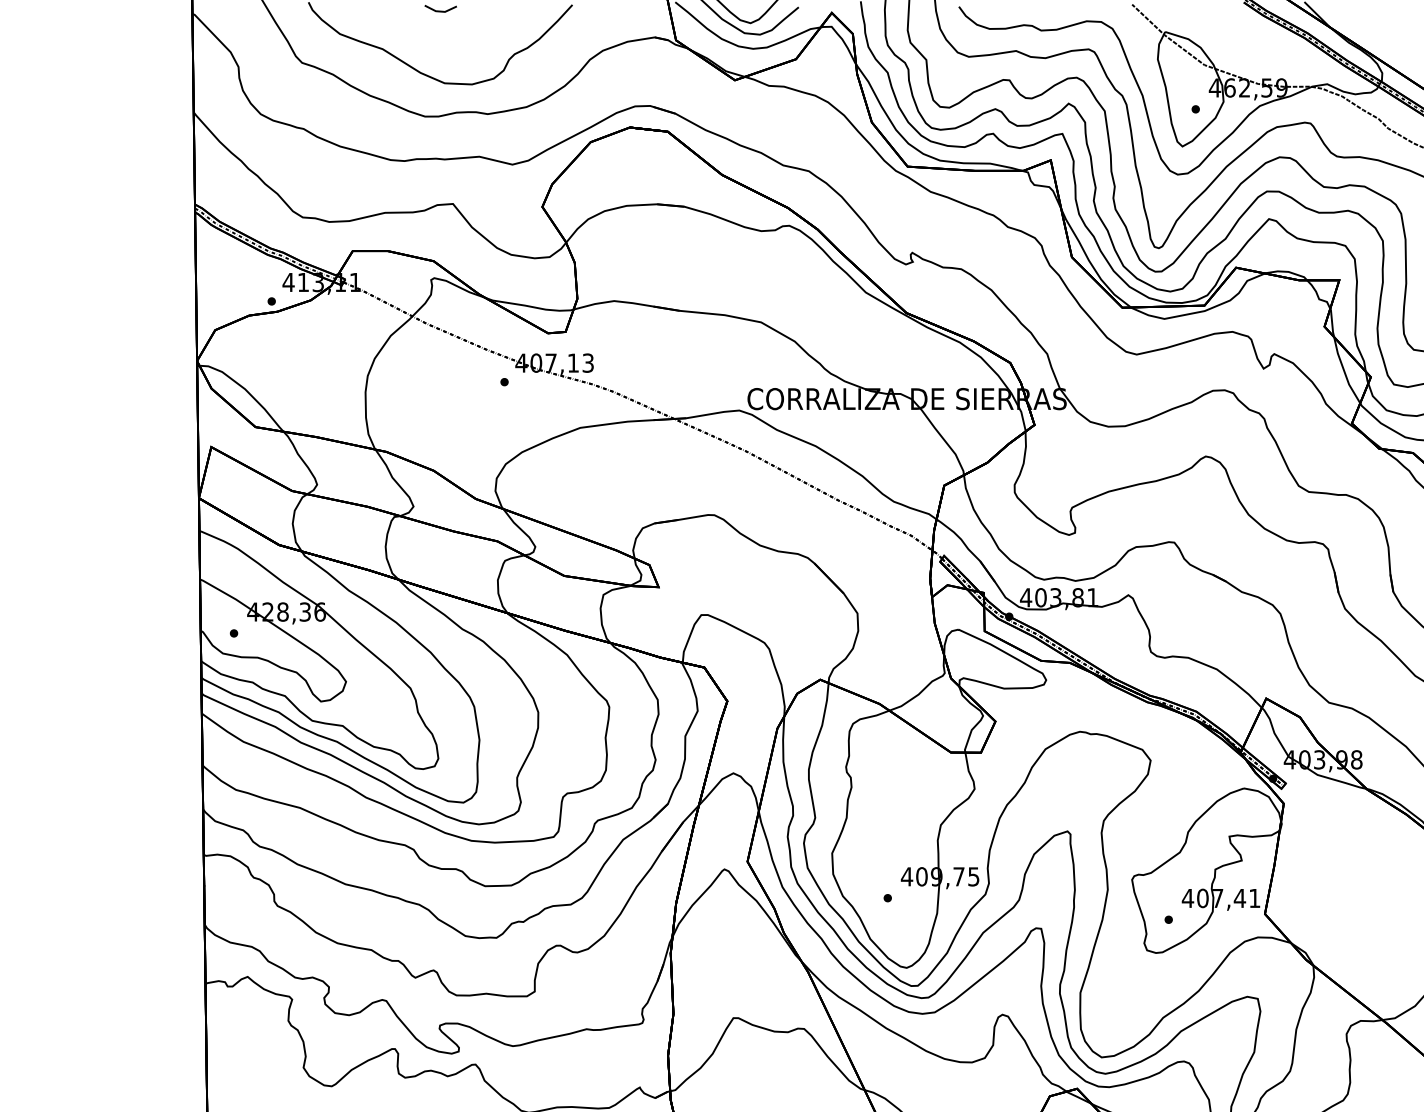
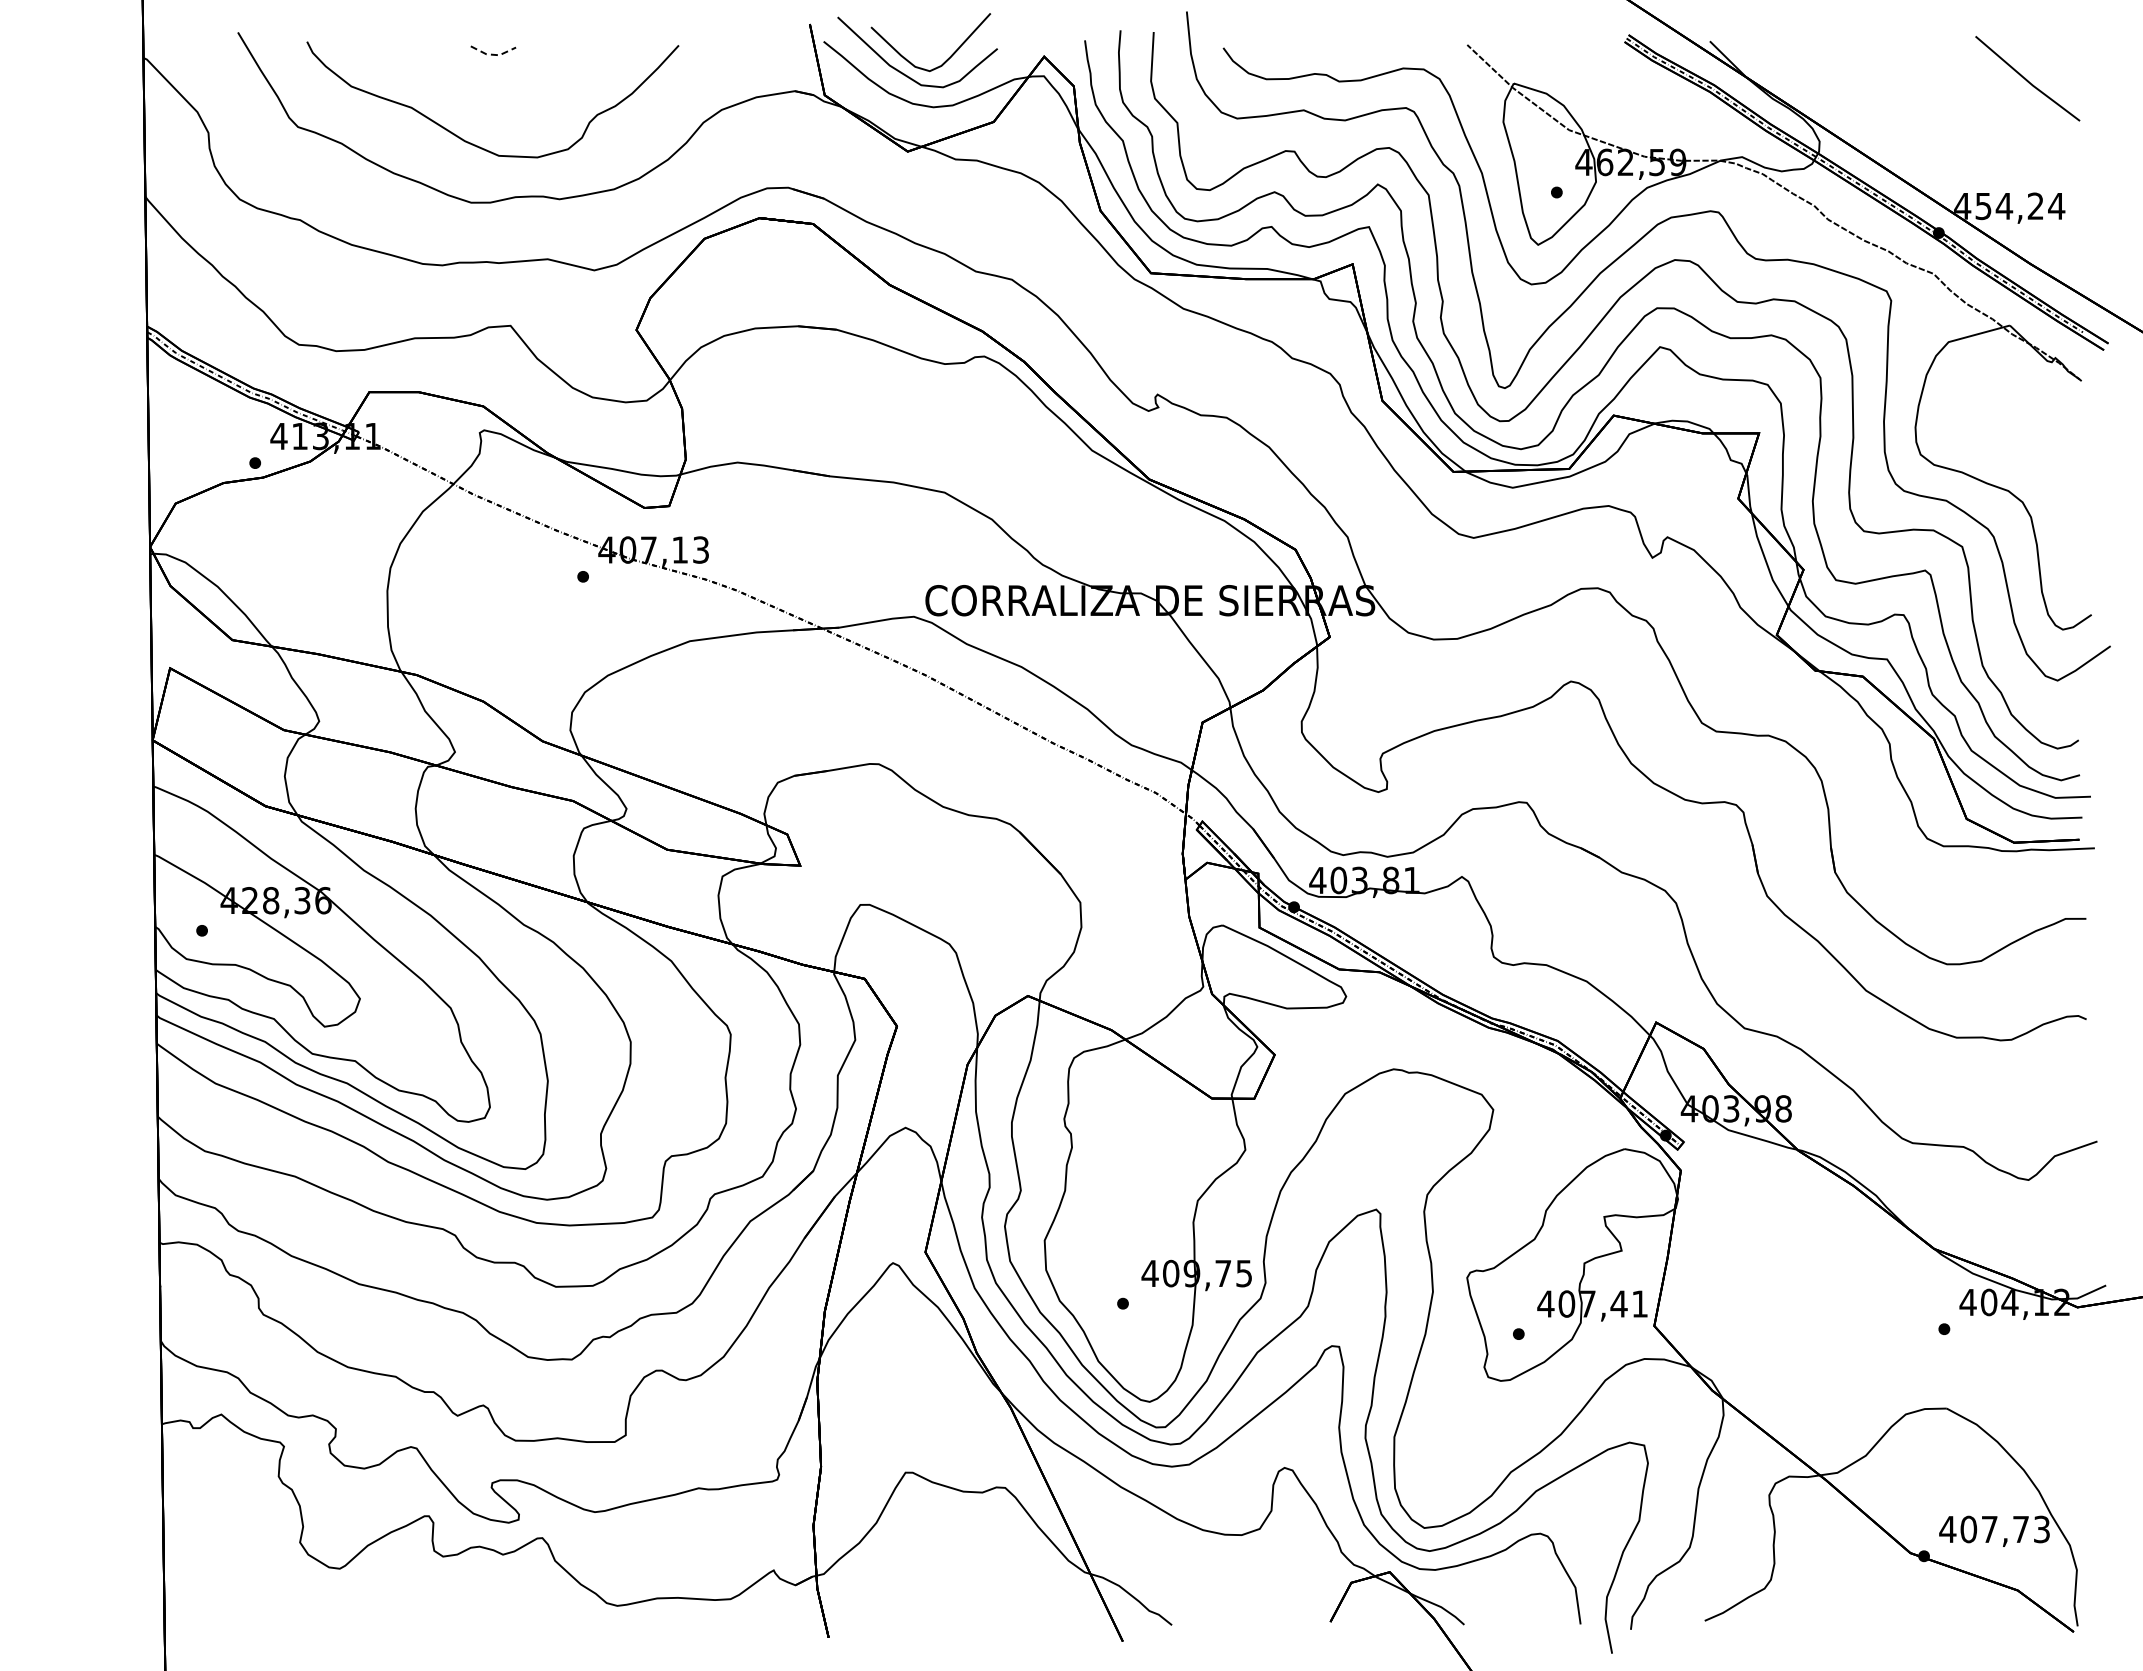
line: (440, 11) -> (493, 54), solid -> dashed

